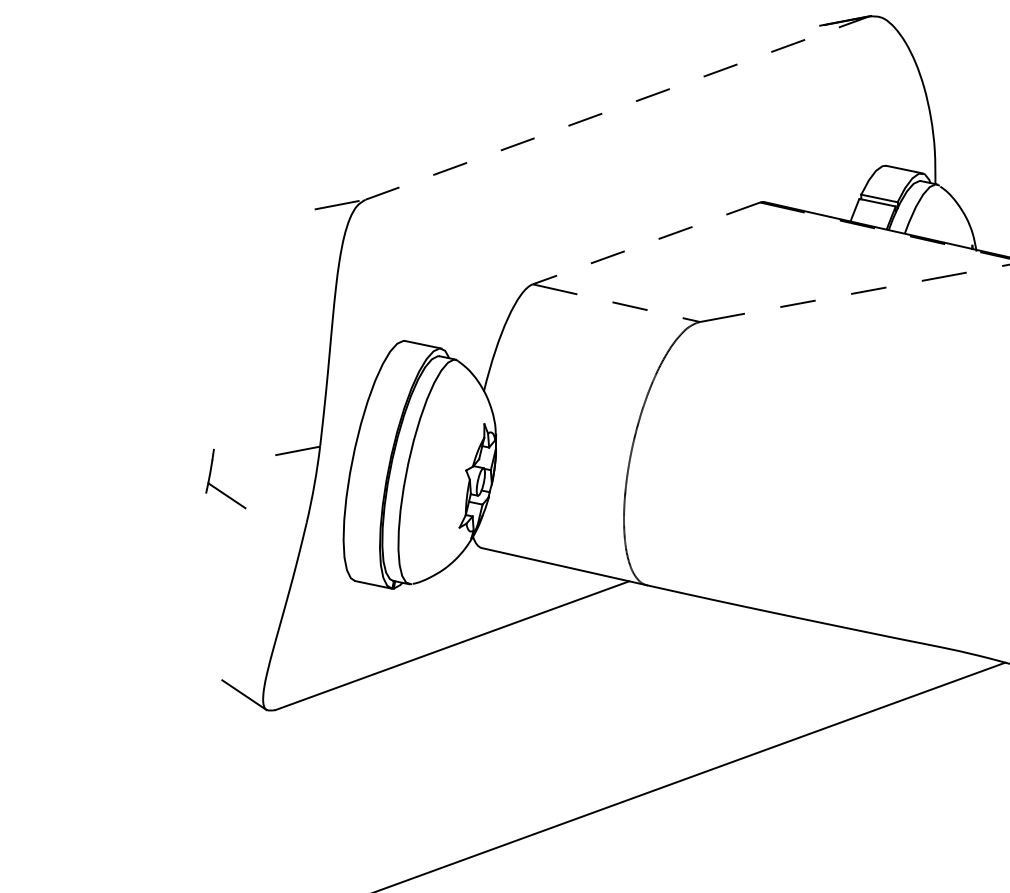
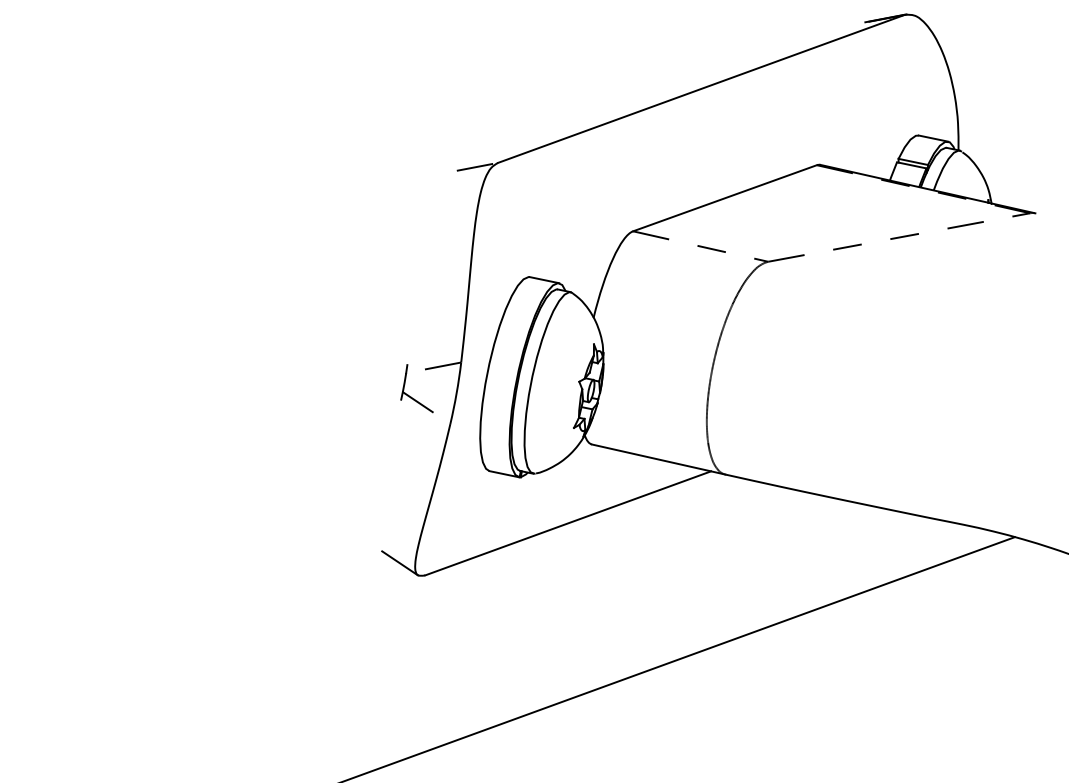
line: (617, 107) -> (701, 88), dashed -> solid
line: (647, 243) -> (725, 198), dashed -> solid
part: (219, 488) -> (411, 396), moved

